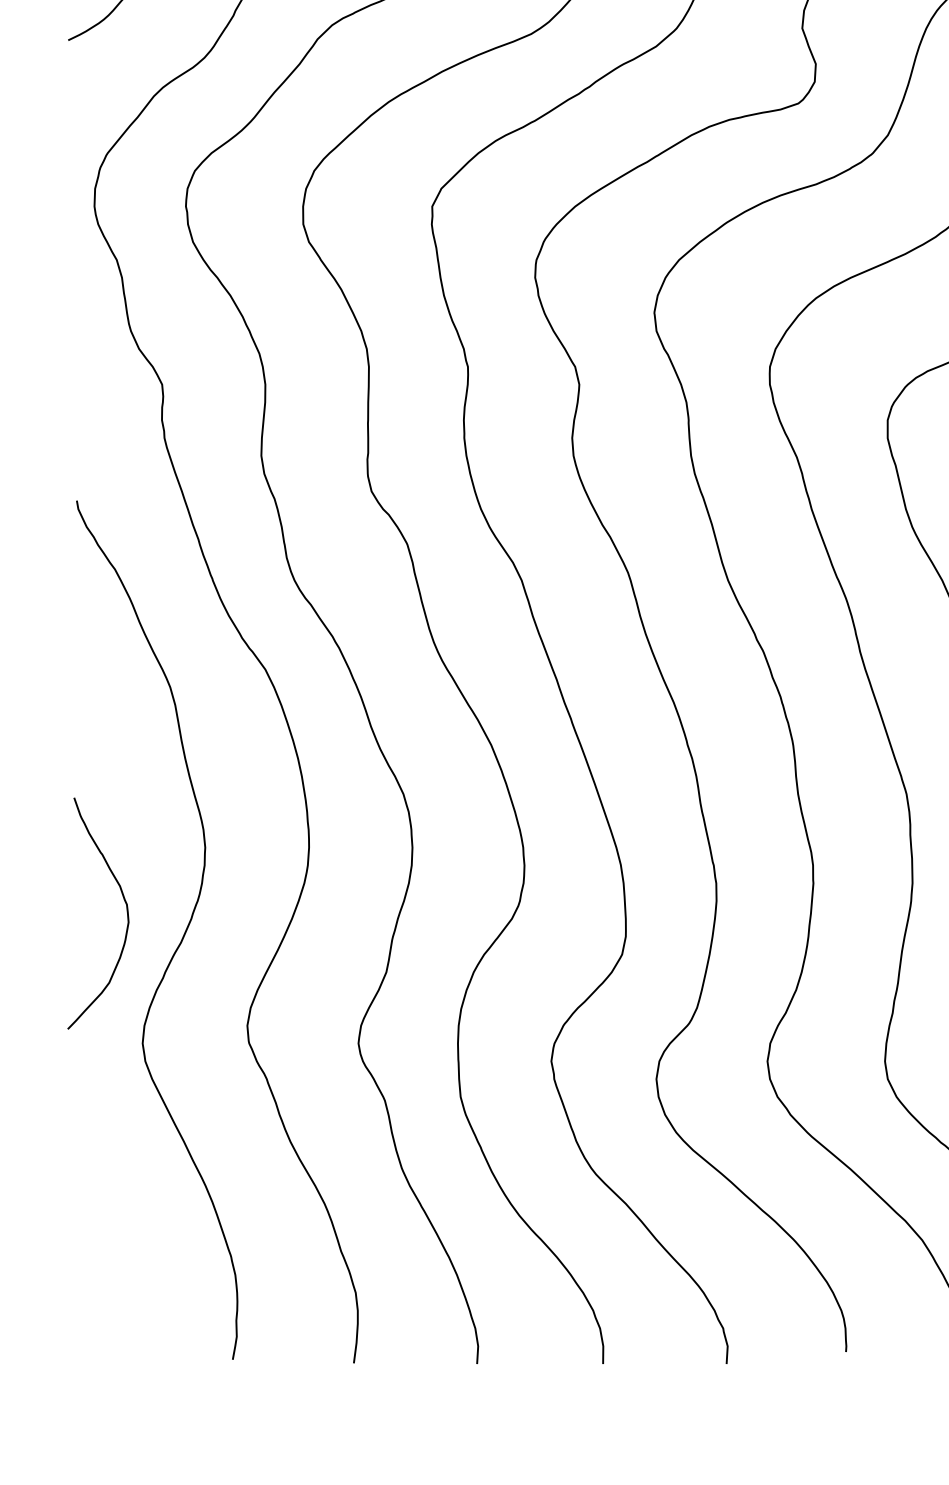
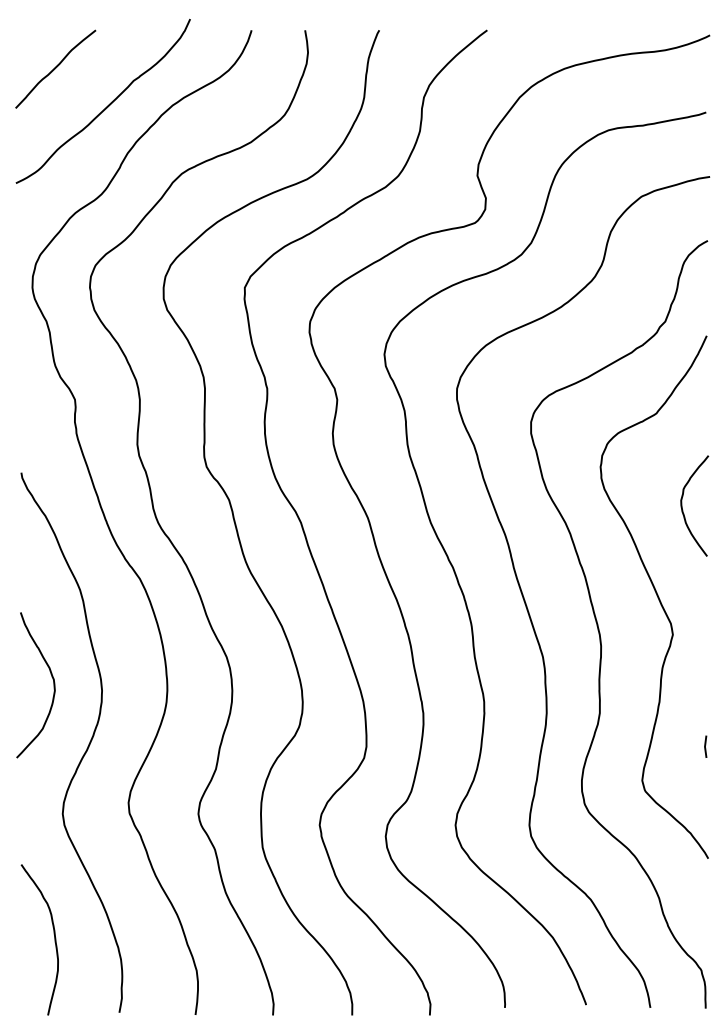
curve: (123, 901) -> (51, 677), moved
curve: (127, 1235) -> (53, 934), added

